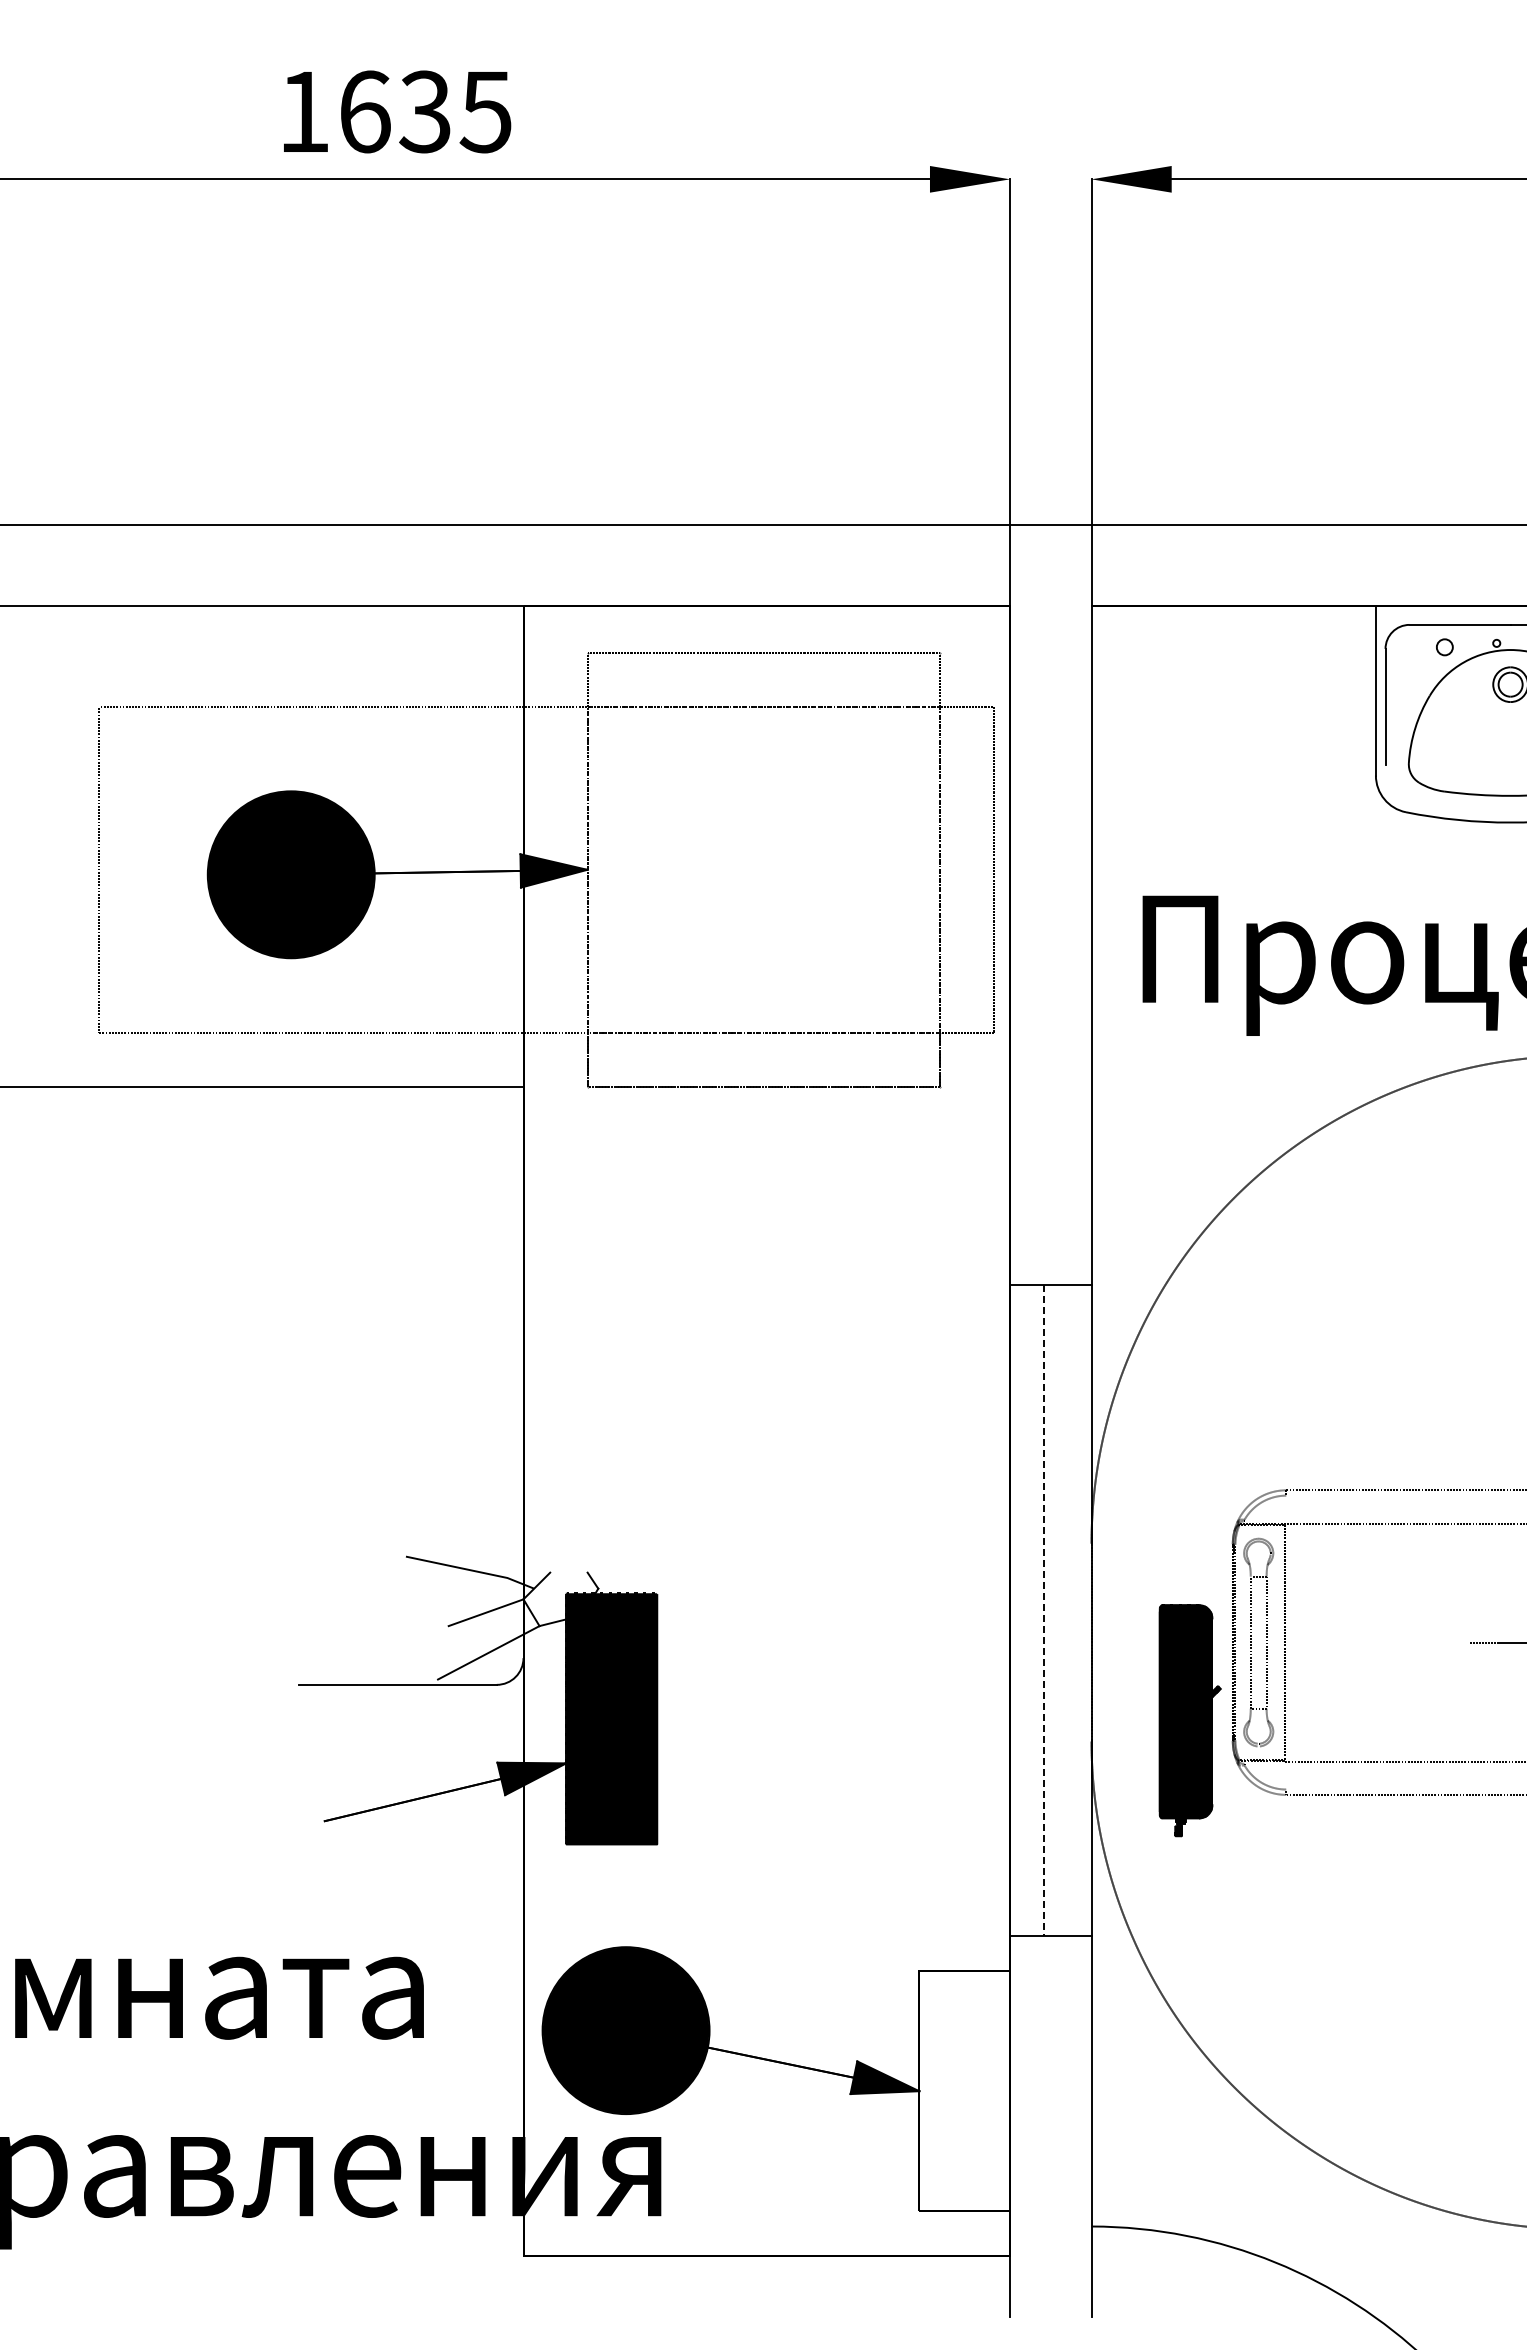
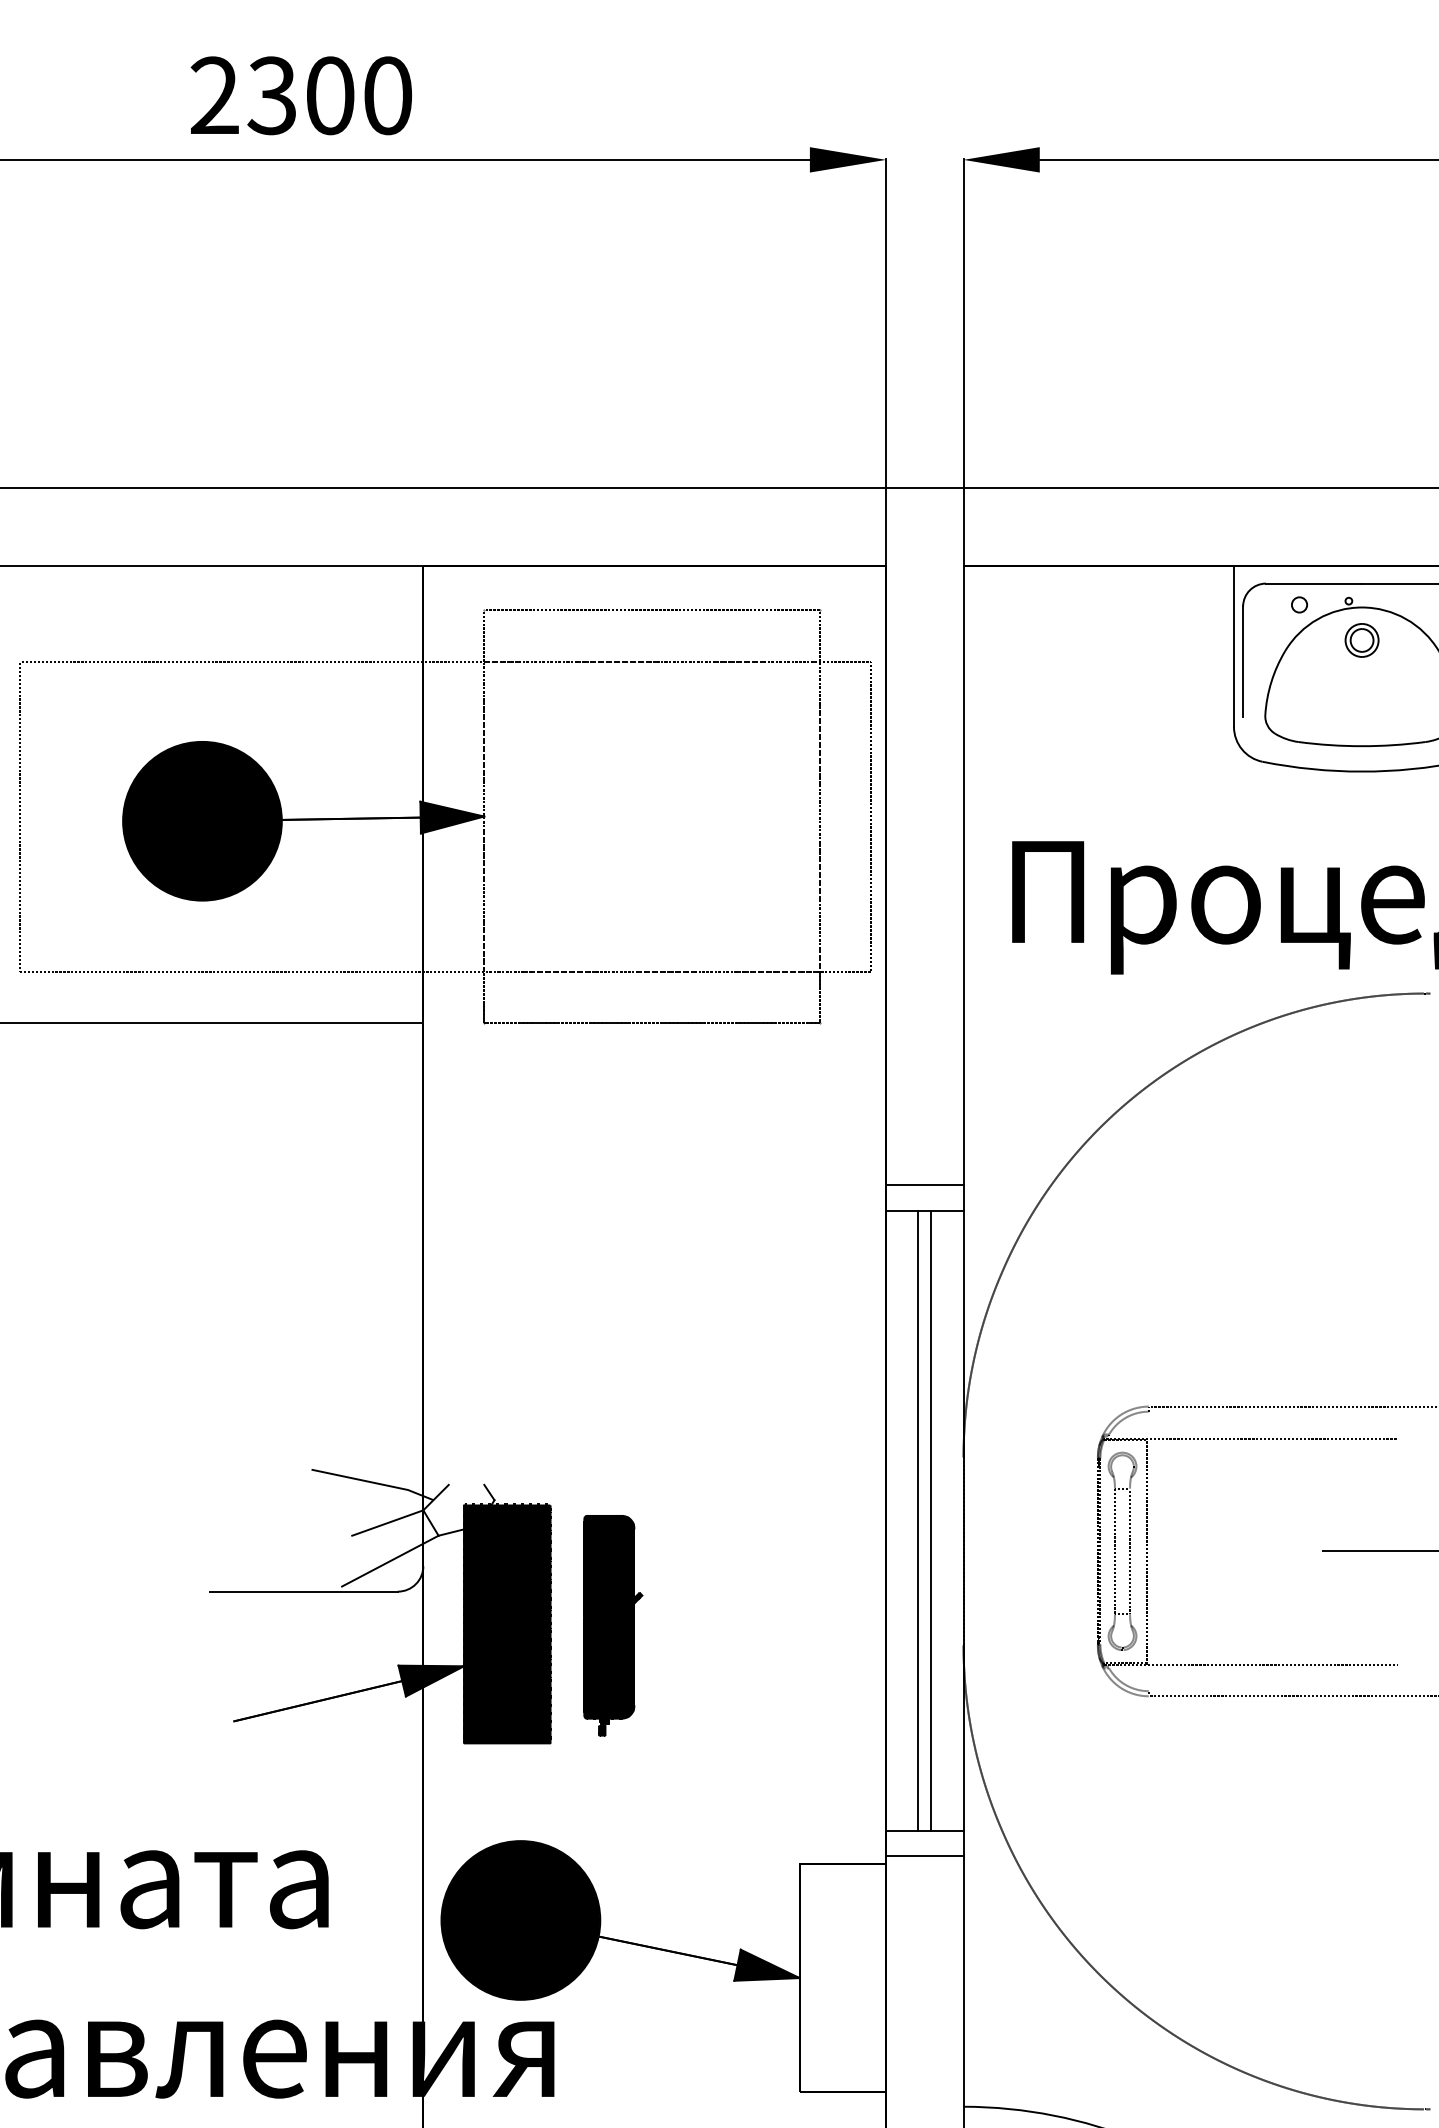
text: (394, 111) -> (300, 95), 1635 -> 2300
line: (1050, 1257) -> (924, 1185), added
line: (1044, 1610) -> (918, 1520), dashed -> solid
line: (1057, 1610) -> (931, 1520), added
part: (1189, 1720) -> (612, 1625), moved
line: (1050, 1963) -> (924, 1856), added

